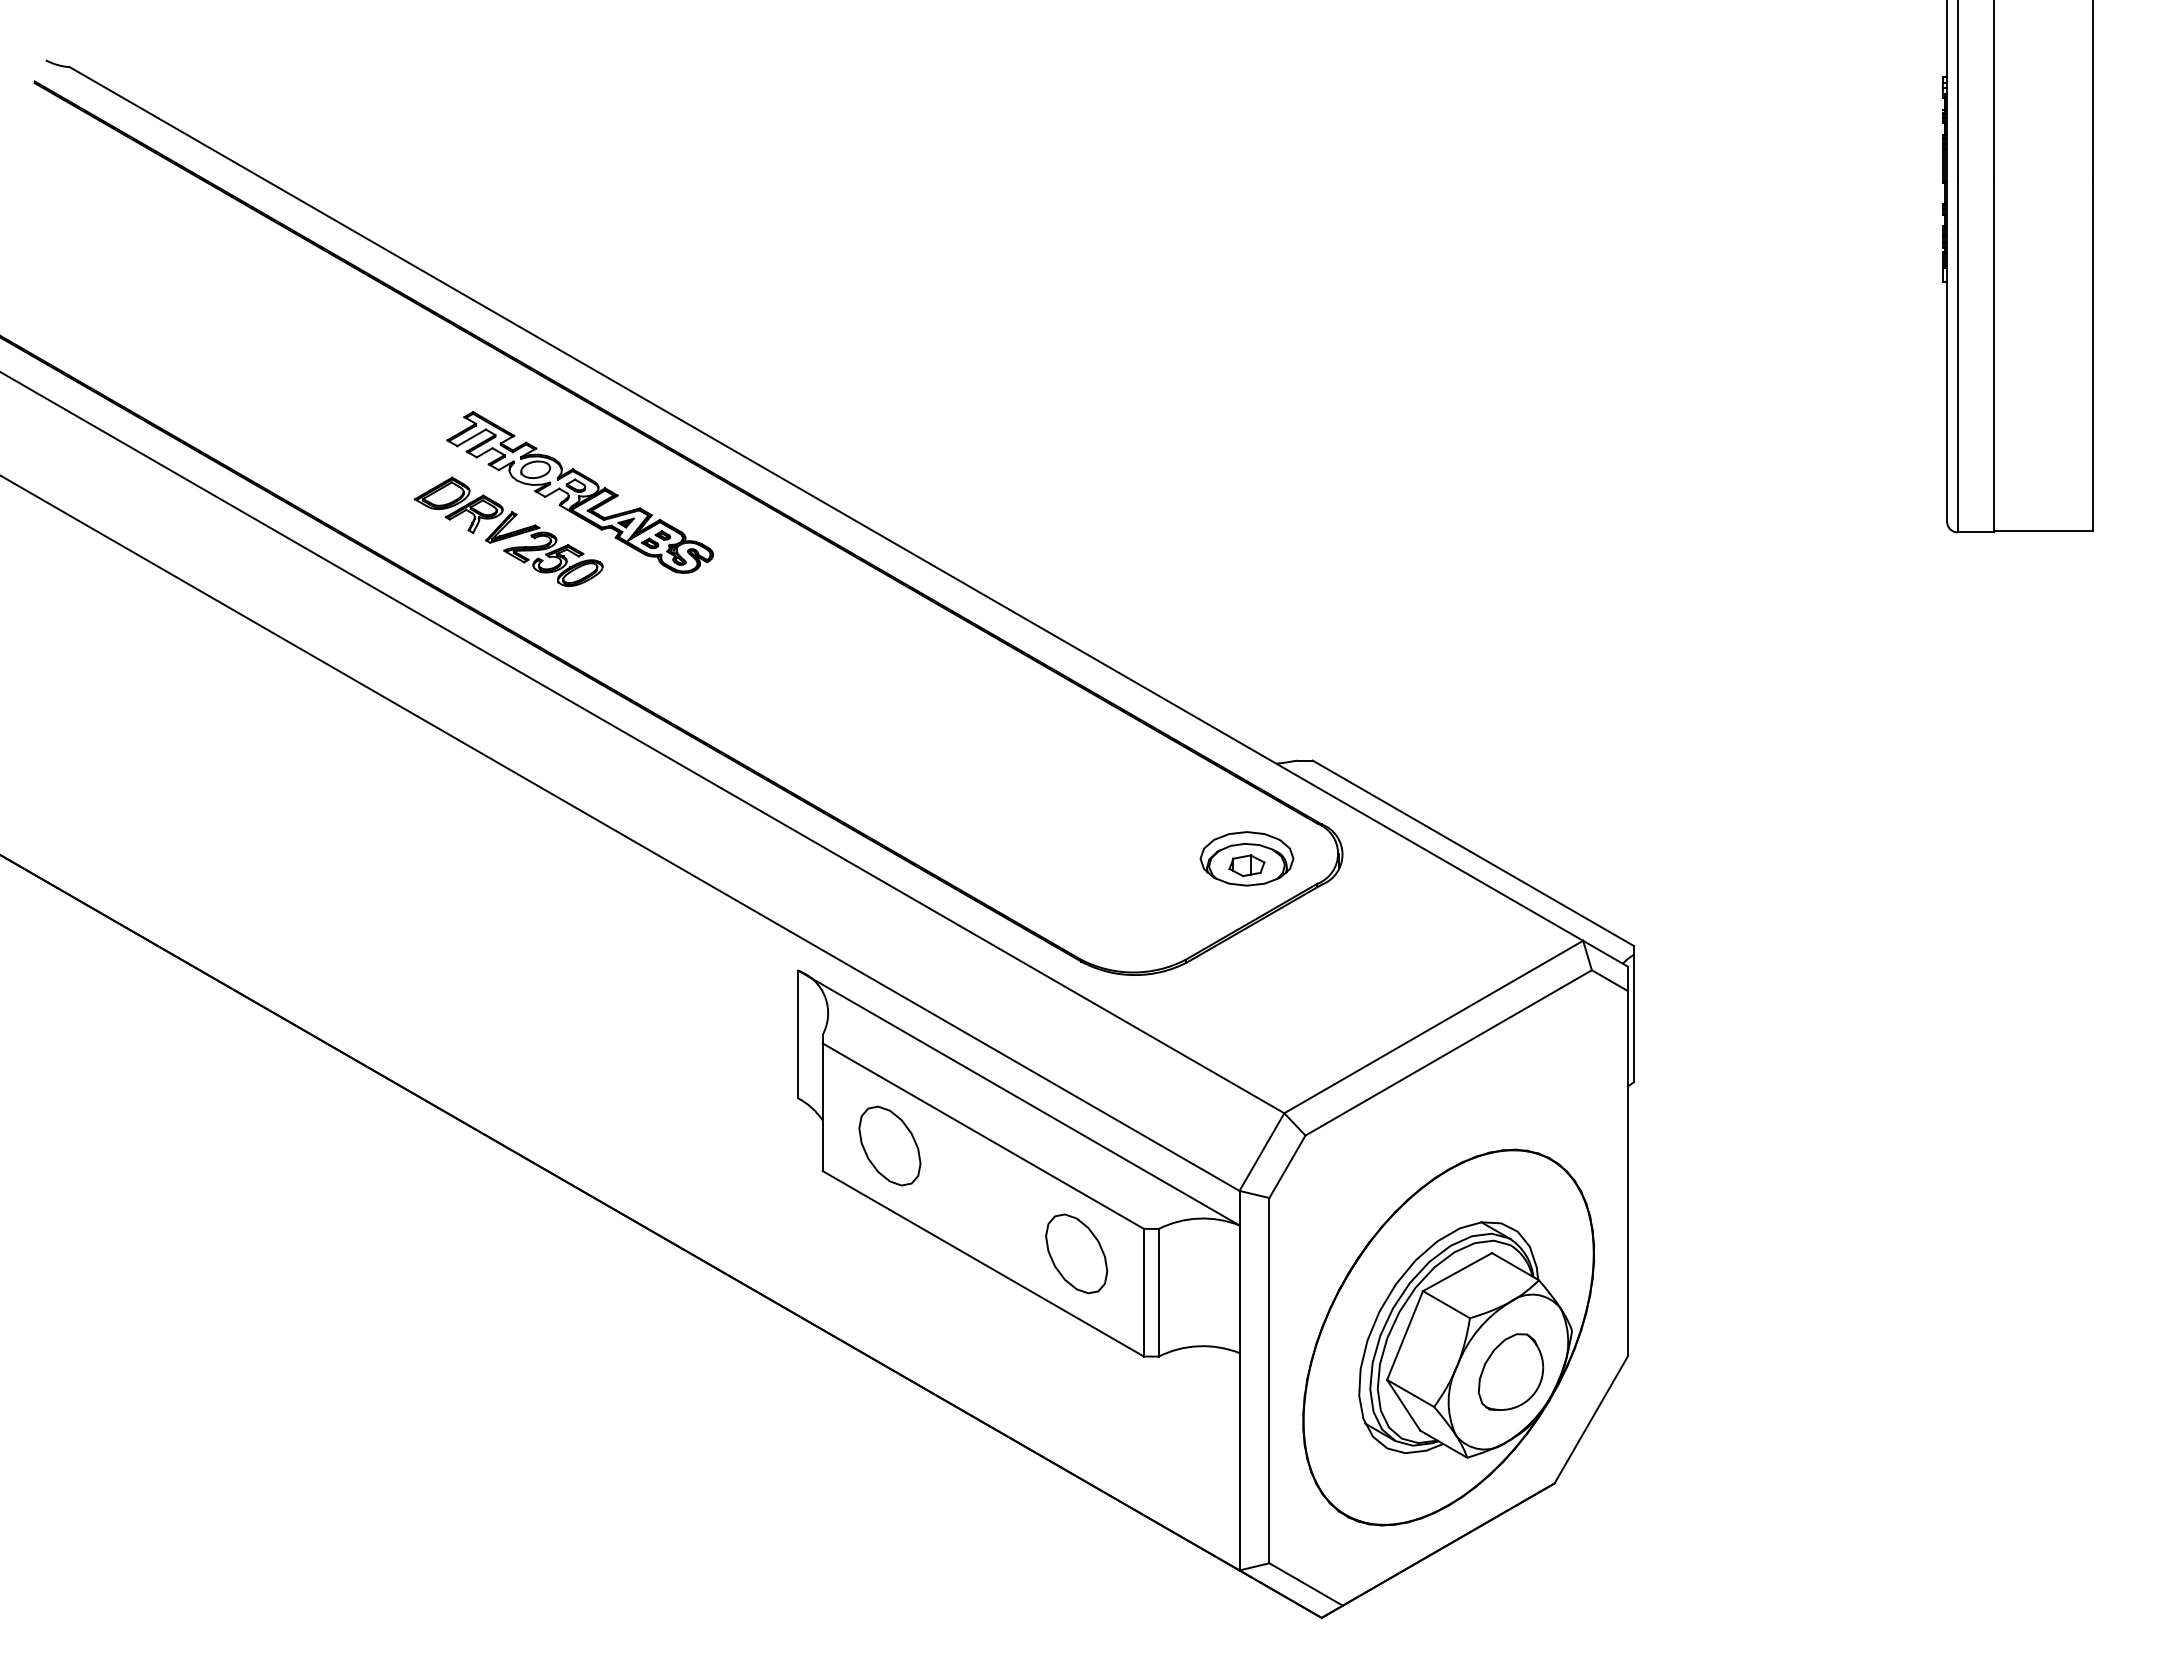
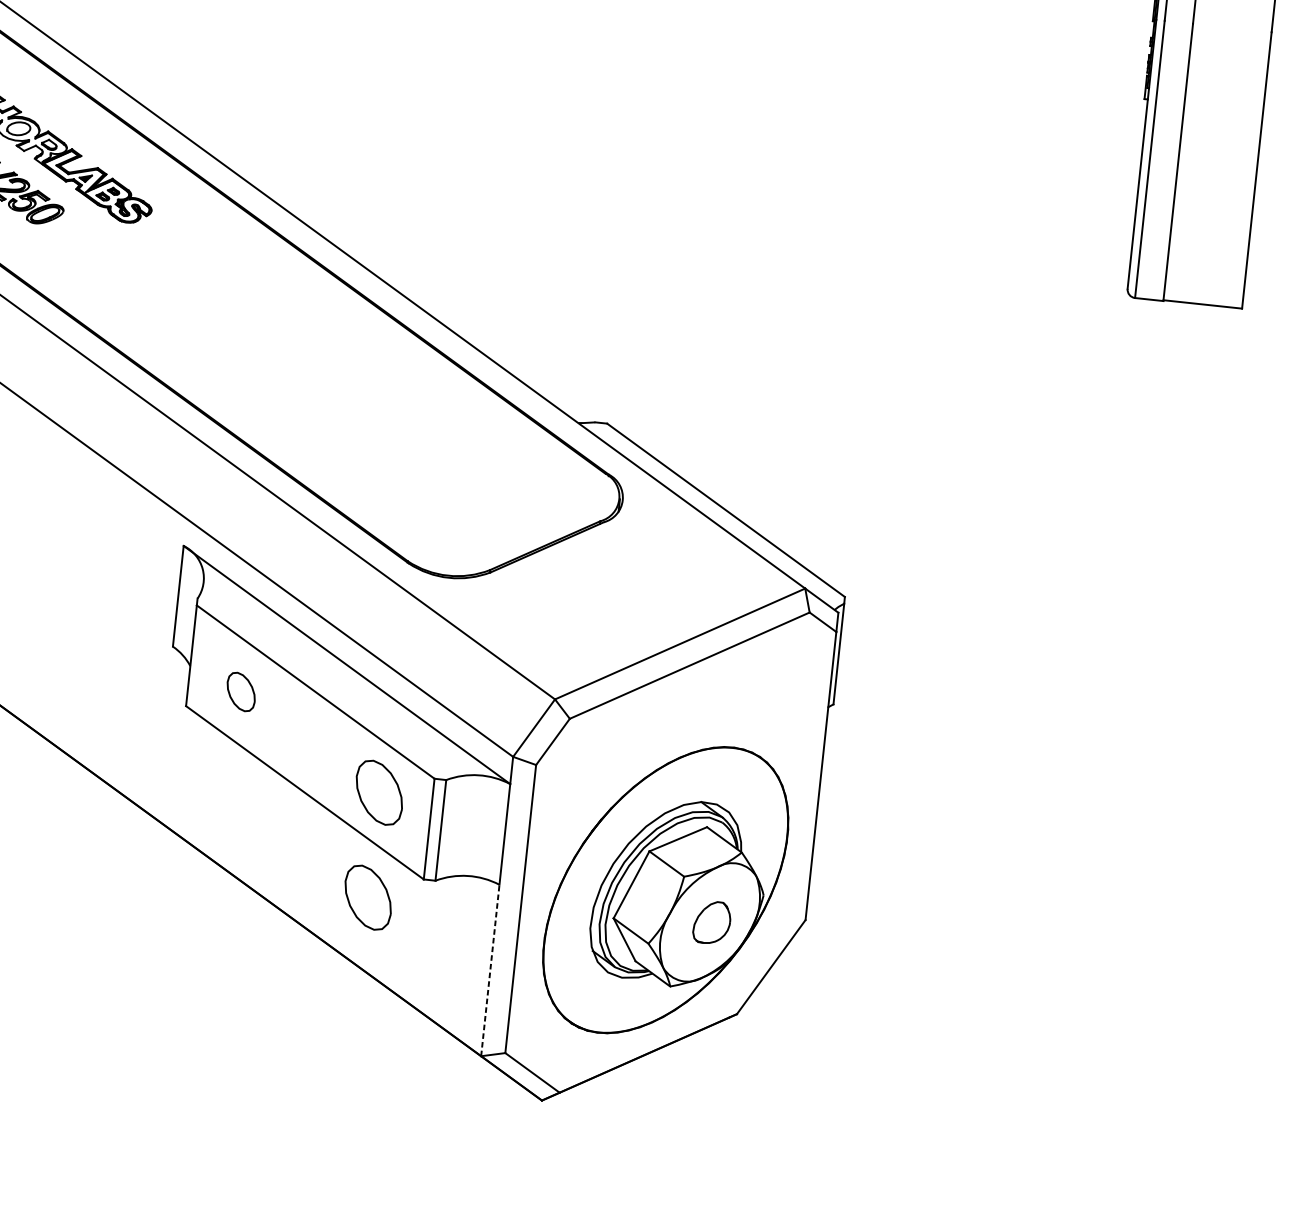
part: (1246, 858) -> (546, 495), removed
part: (889, 1145) -> (240, 691), size x0.6
part: (1511, 1371) -> (712, 922), size x0.7
part: (1076, 1386) -> (368, 897), added
line: (1239, 1461) -> (490, 970), solid -> dashed

